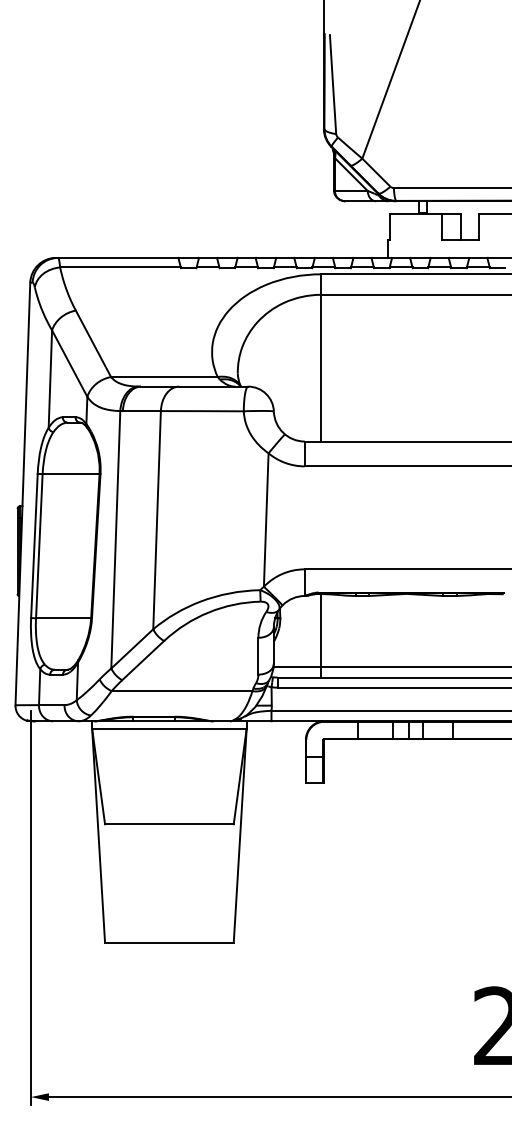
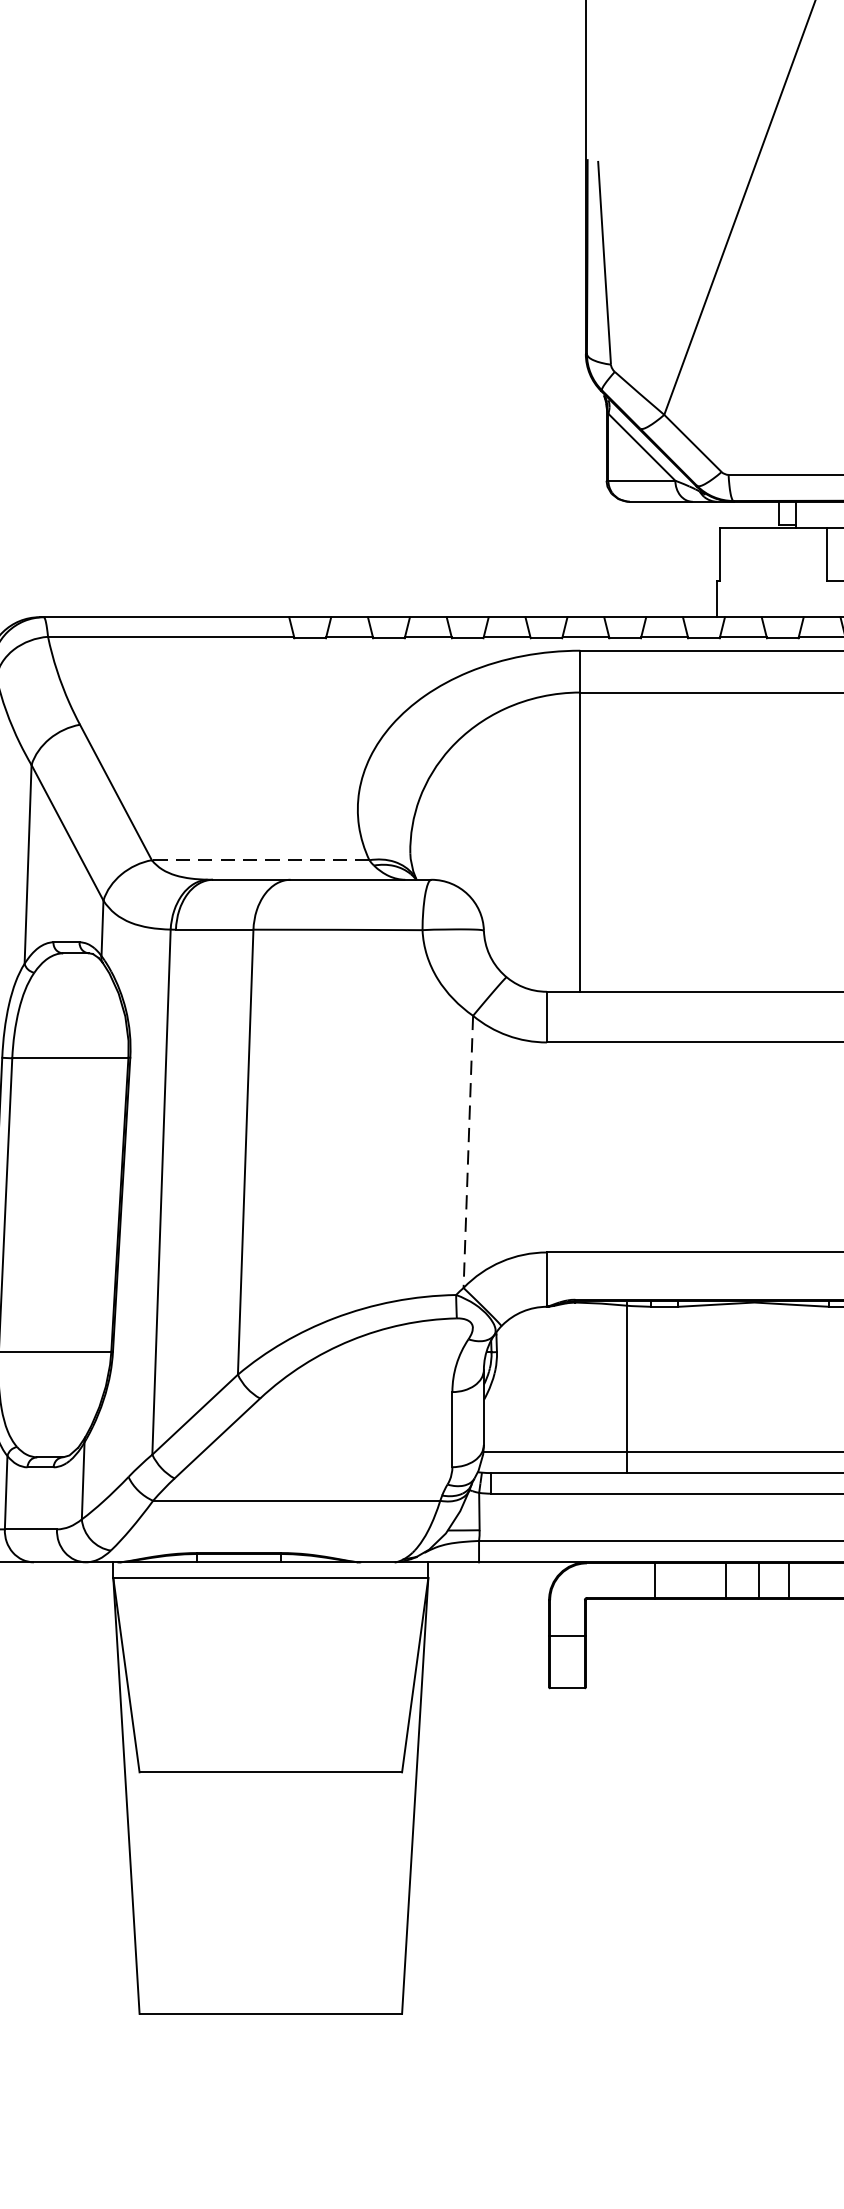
line: (163, 377) -> (258, 861), solid -> dashed
line: (266, 520) -> (468, 1152), solid -> dashed
line: (321, 635) -> (627, 1387), moved

